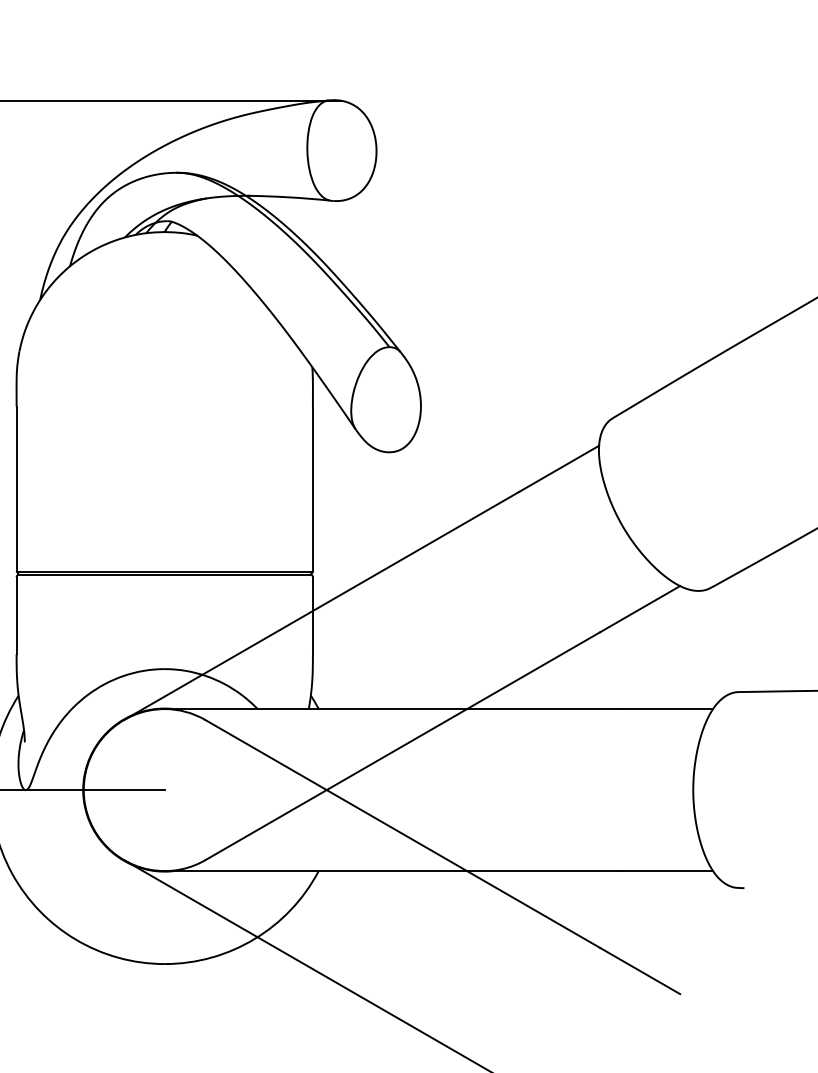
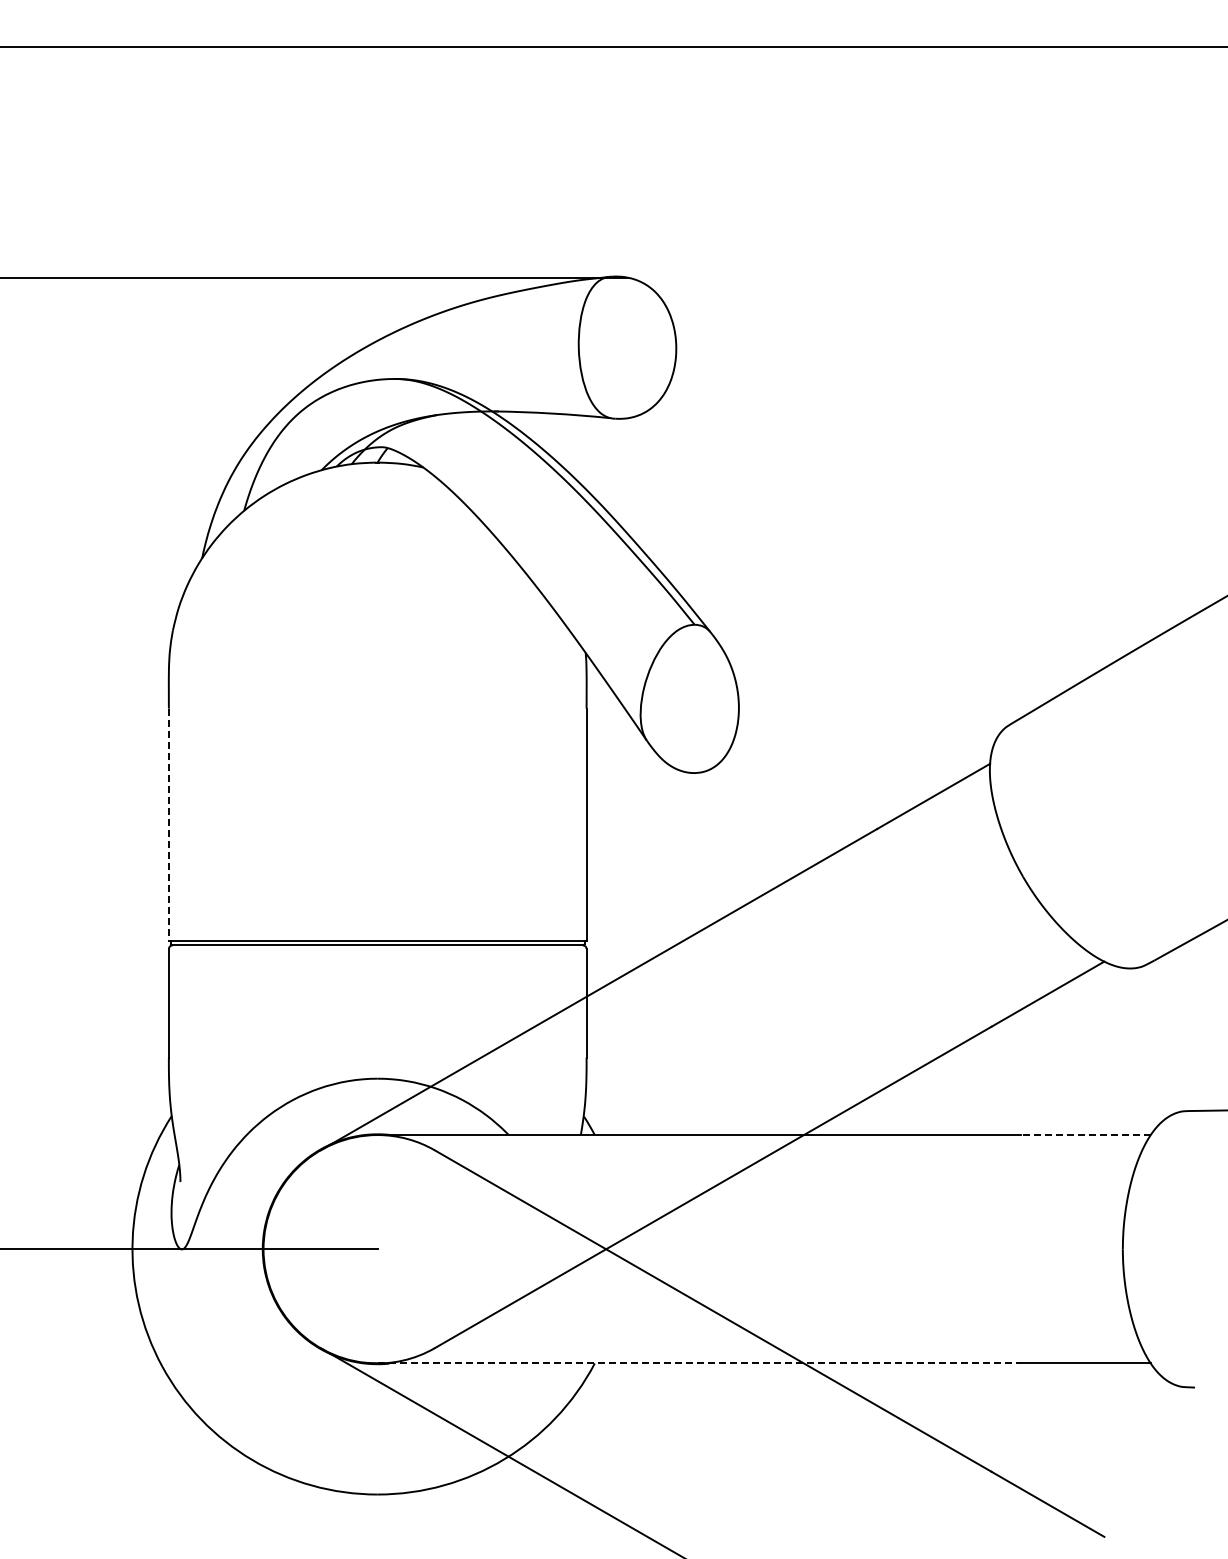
line: (16, 489) -> (168, 825), solid -> dashed
line: (666, 709) -> (1085, 1135), solid -> dashed
line: (392, 871) -> (699, 1363), solid -> dashed

